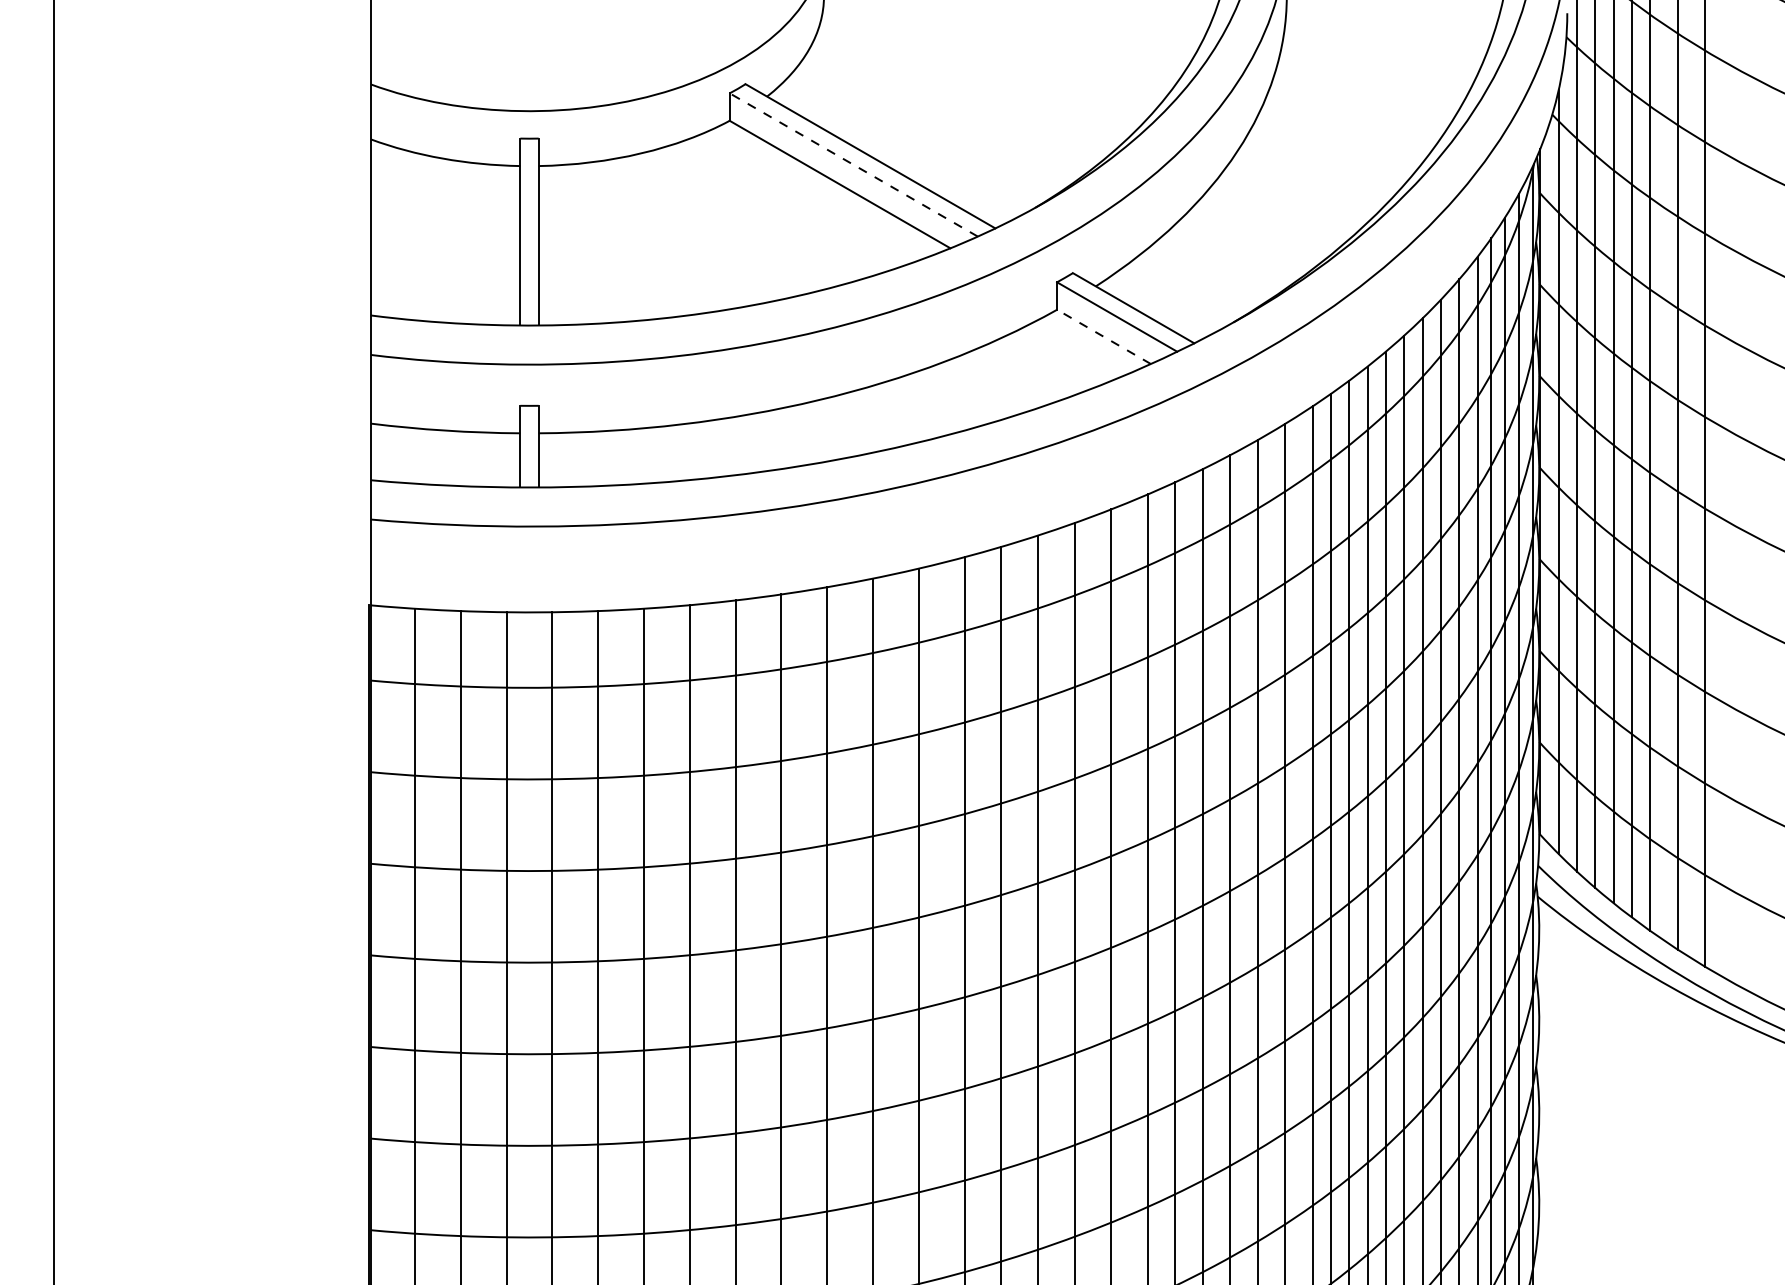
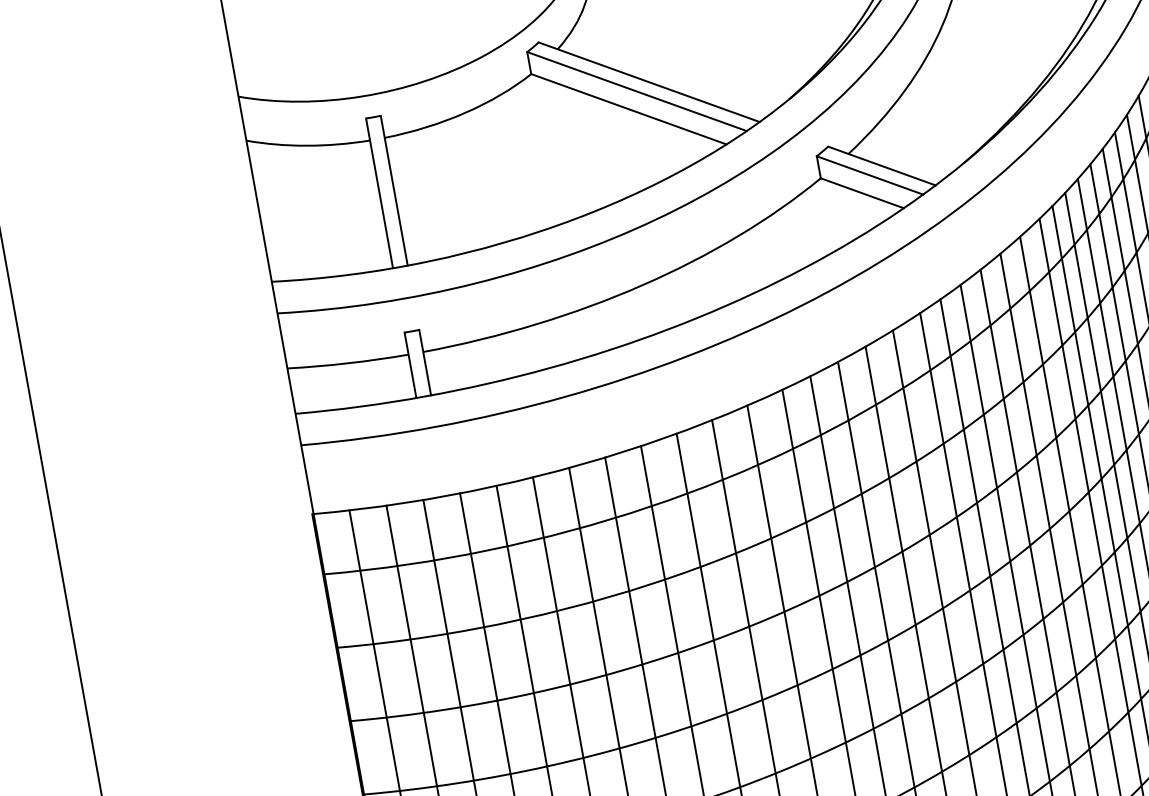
line: (853, 164) -> (636, 91), dashed -> solid
line: (1103, 336) -> (861, 193), dashed -> solid

